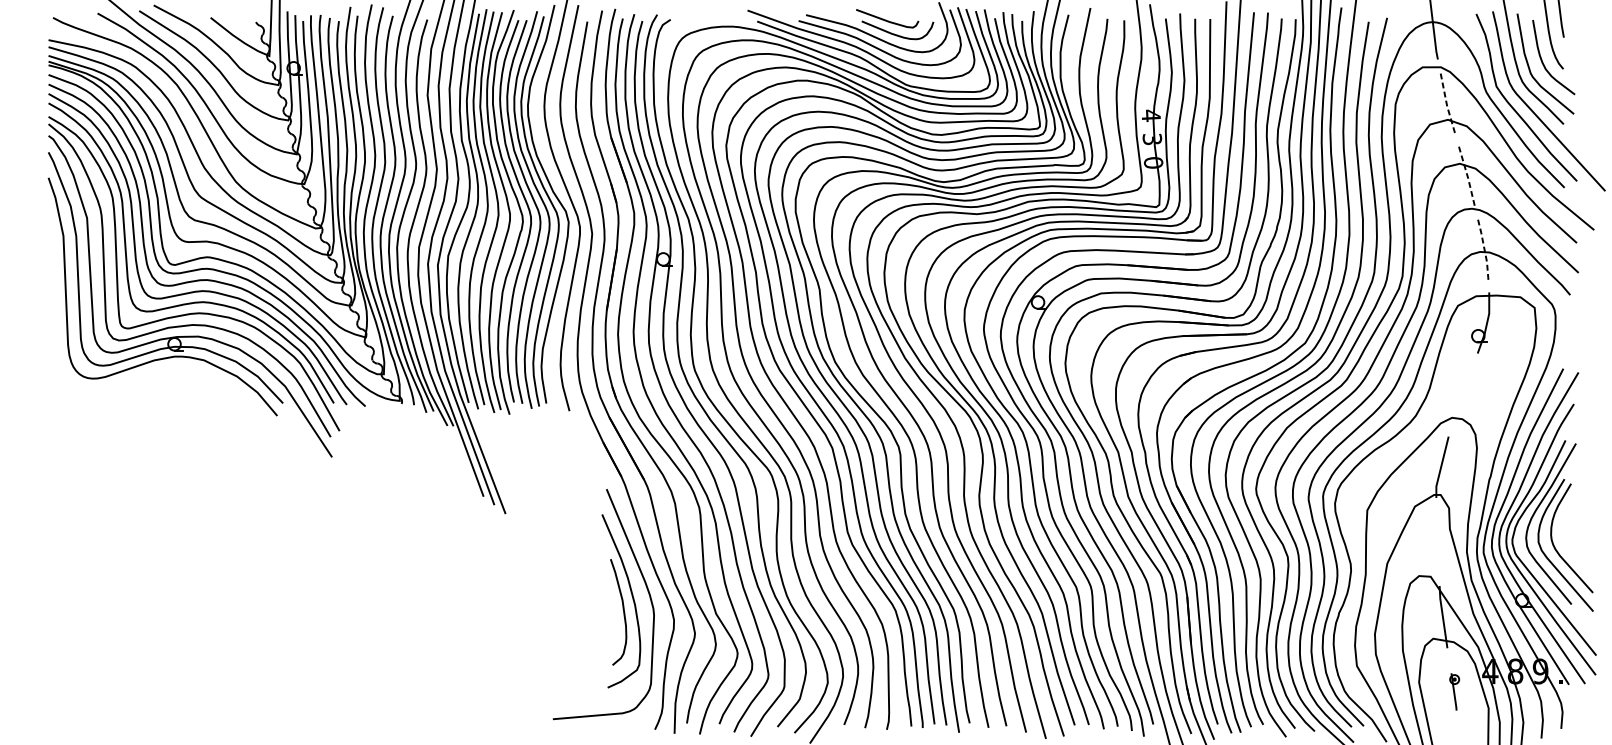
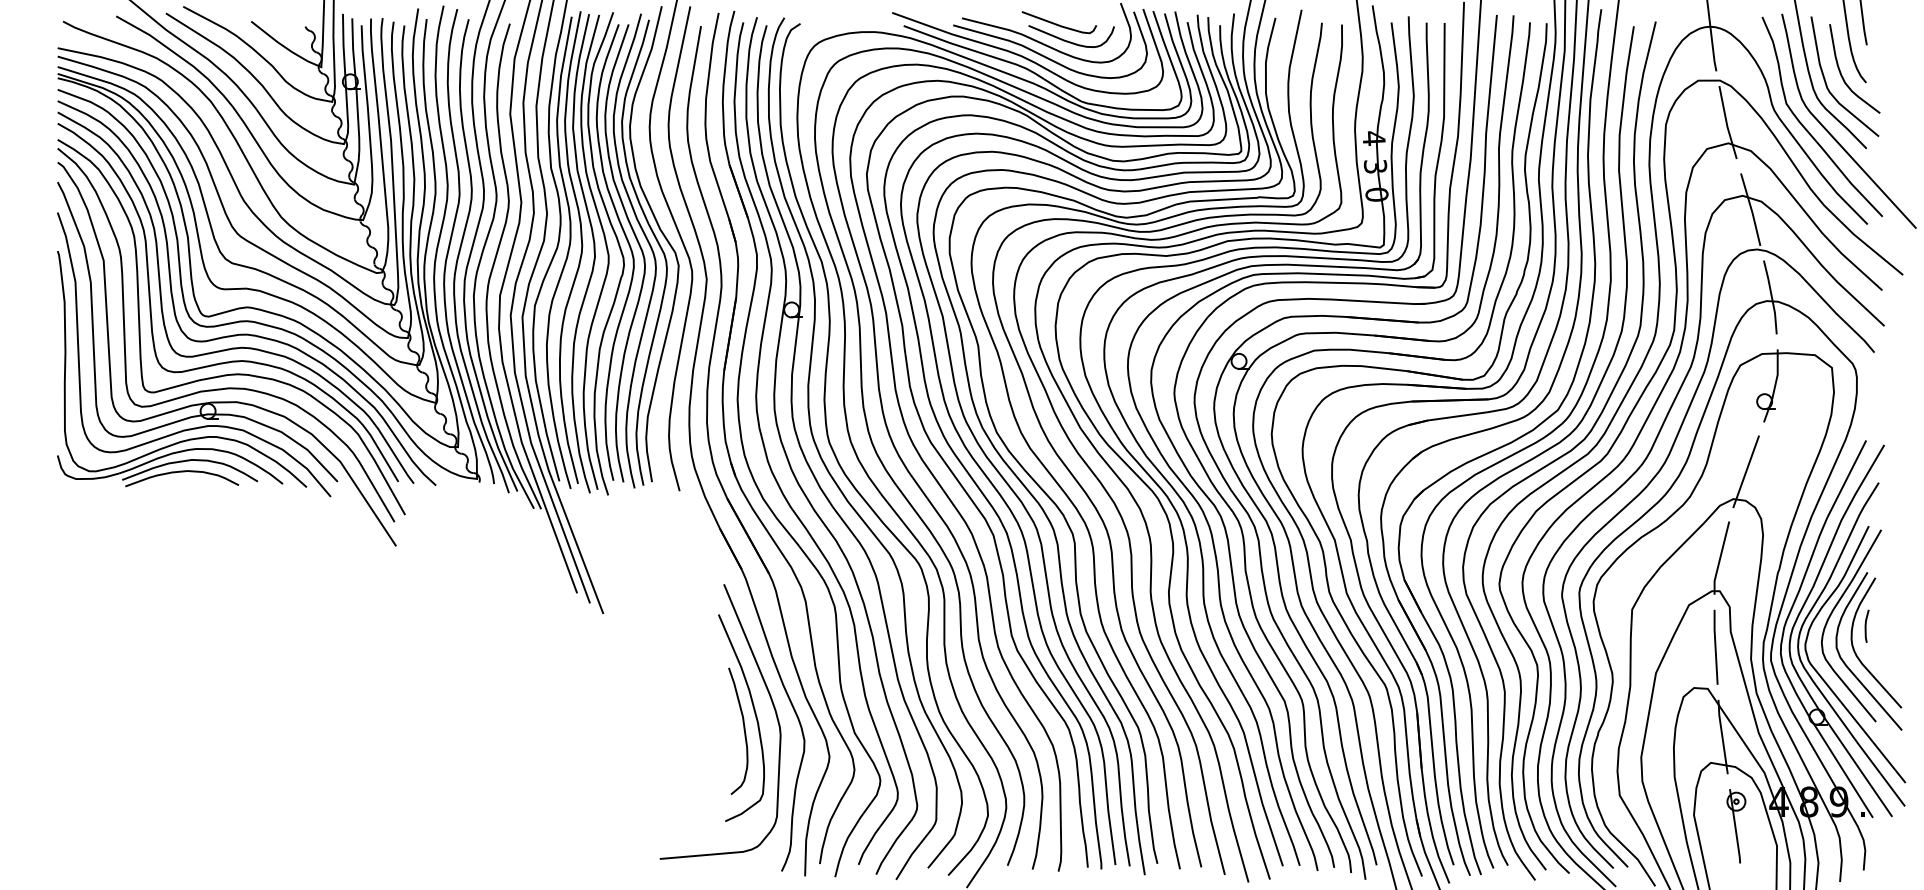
line: (1446, 103) -> (1726, 123), dashed -> solid
line: (1467, 175) -> (1751, 209), dashed -> solid
line: (1484, 248) -> (1771, 296), dashed -> solid
part: (163, 366) -> (195, 437), added
line: (1462, 394) -> (1745, 471), added
line: (1563, 523) -> (1866, 625), added
line: (1437, 541) -> (1715, 646), added
part: (1454, 692) -> (1736, 826), size x1.67

